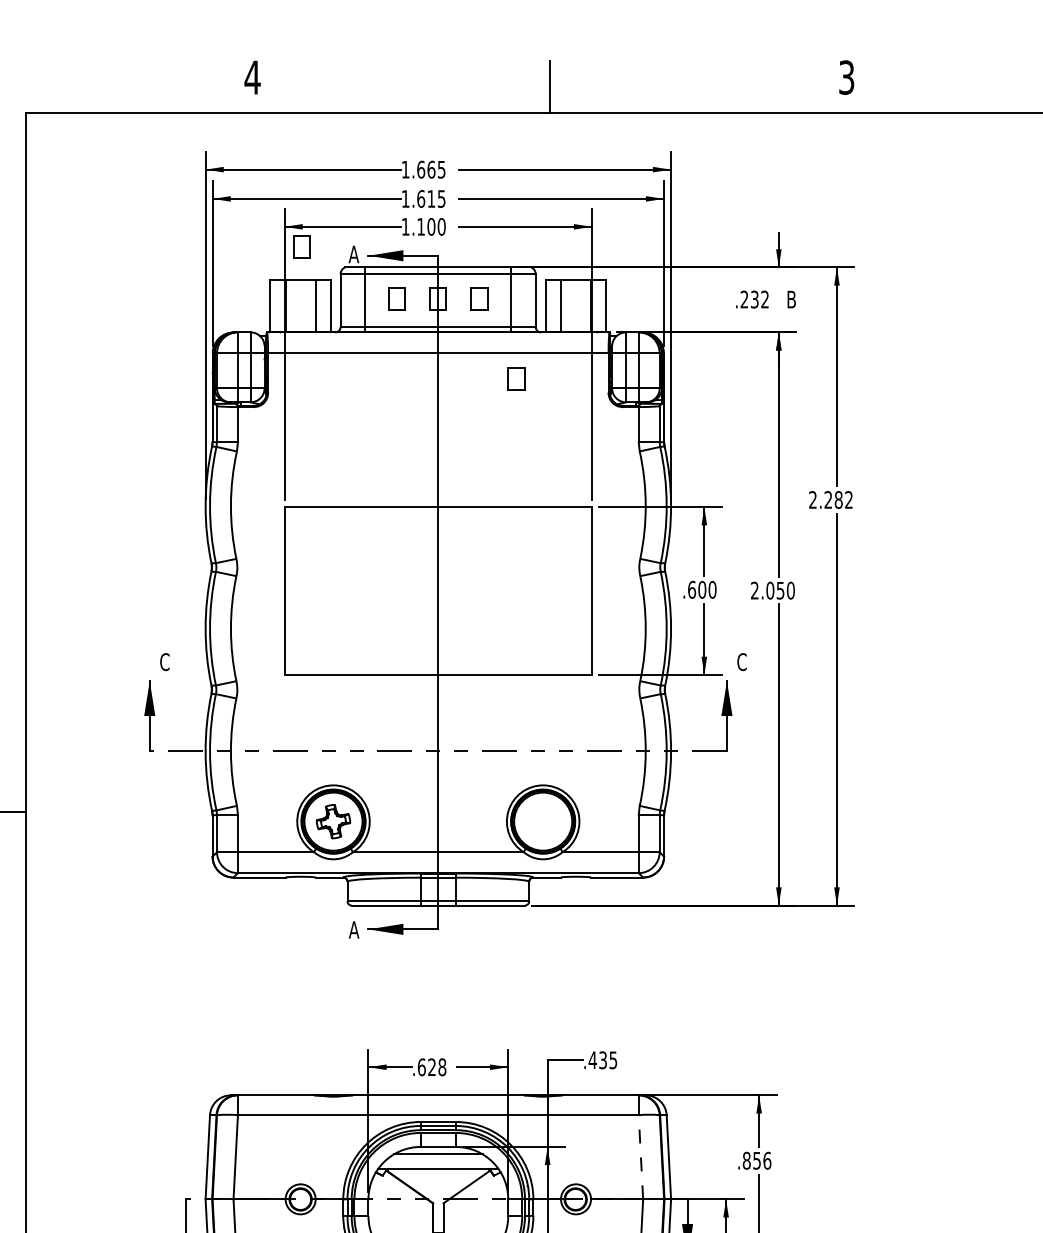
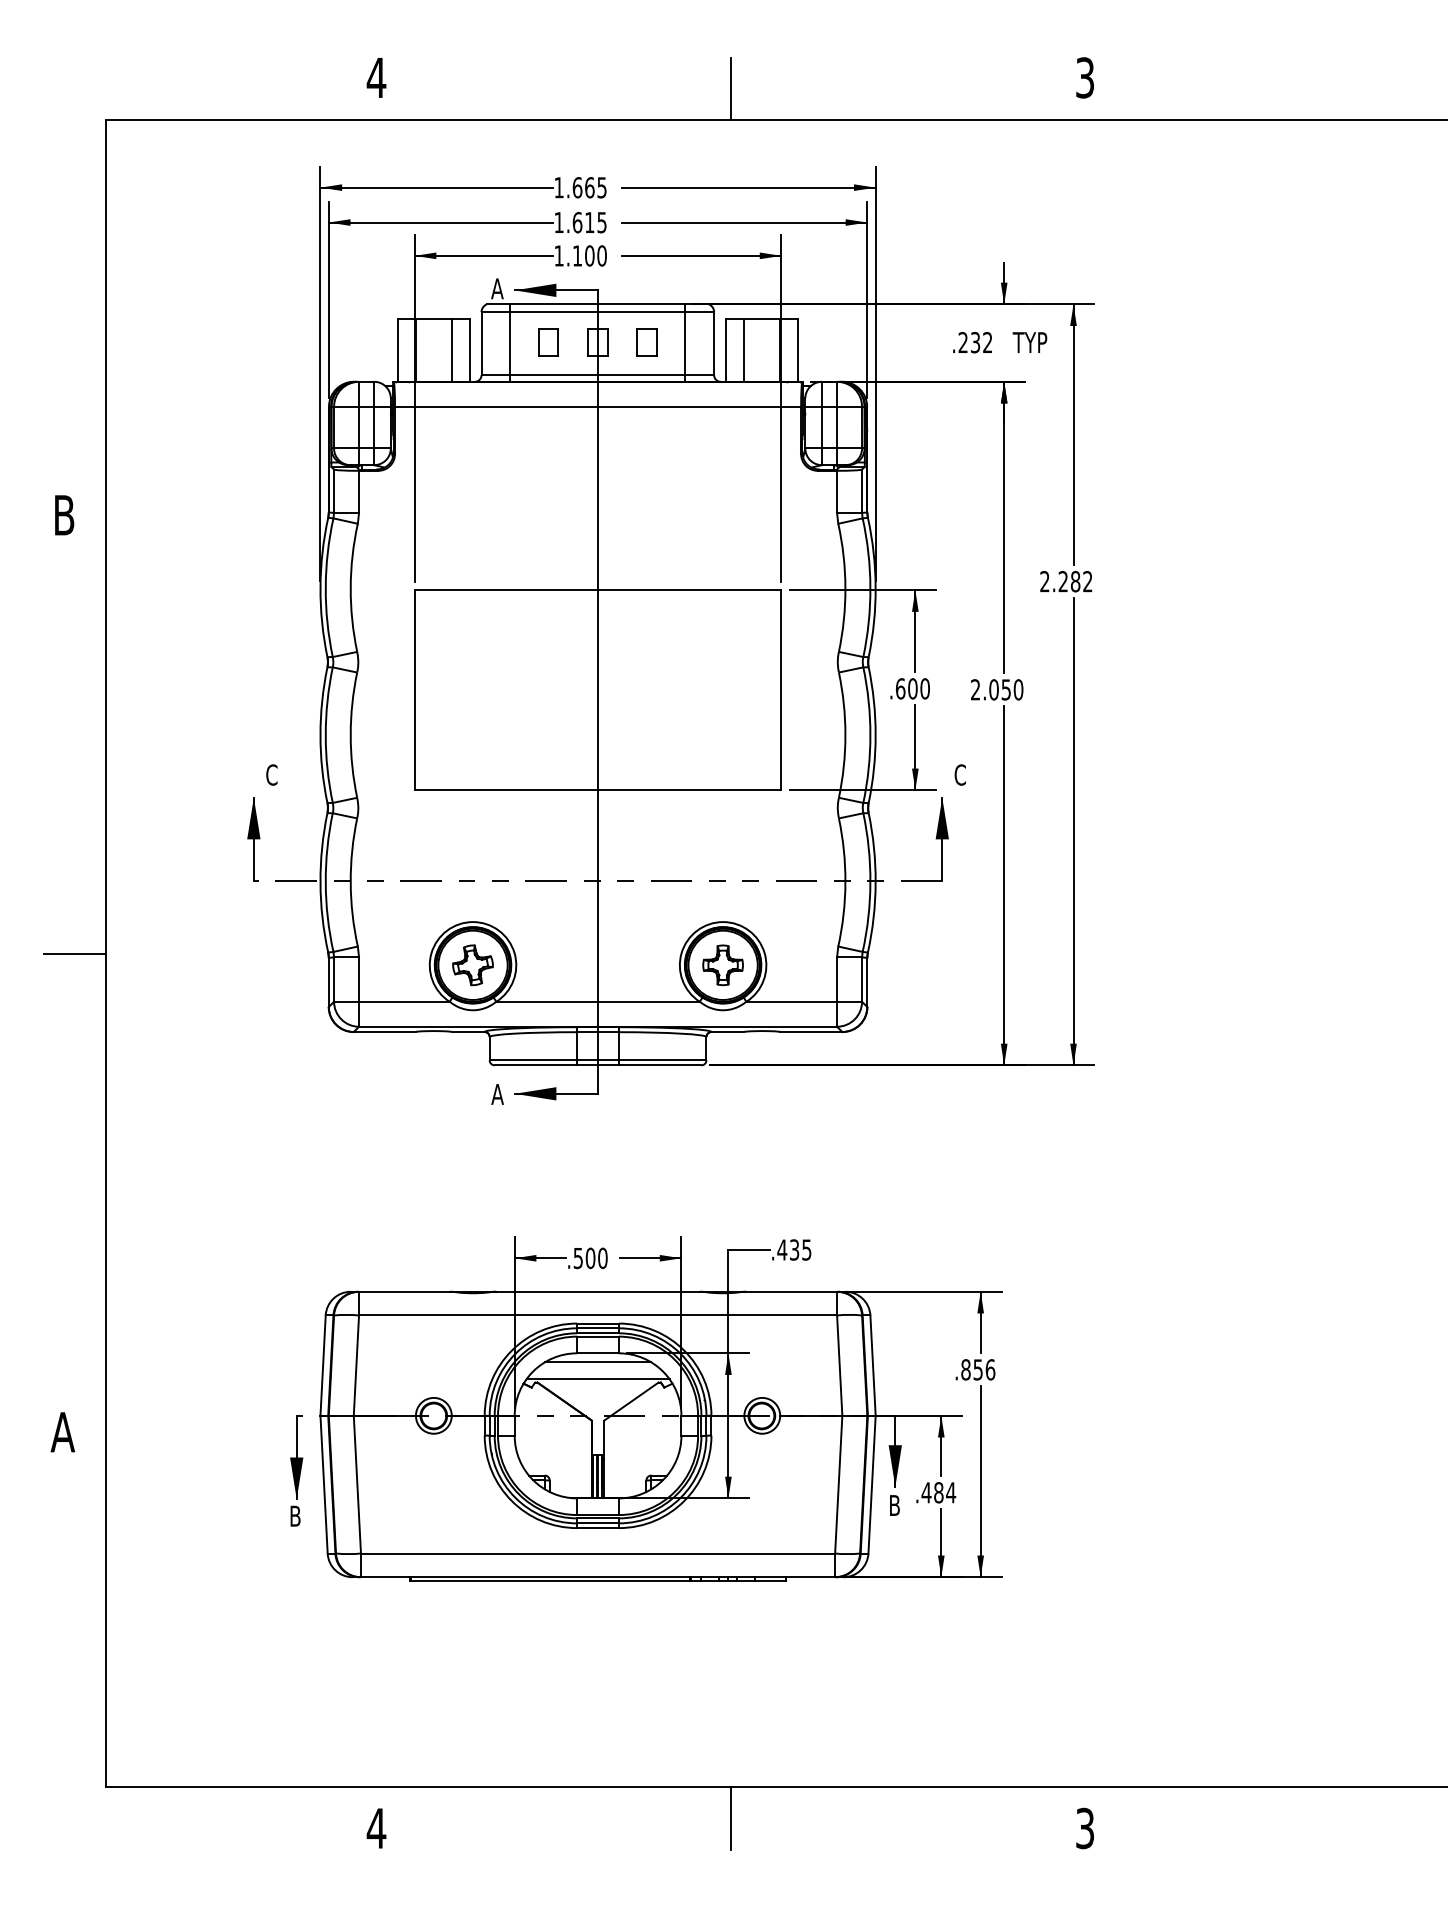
part: (302, 247) -> (435, 280), removed
text: (800, 299) -> (1029, 342), B -> TYP
part: (515, 379) -> (690, 437), removed
part: (542, 821) -> (722, 965), added
text: (432, 1067) -> (590, 1258), .628 -> .500
line: (640, 1157) -> (839, 1365), dashed -> solid

